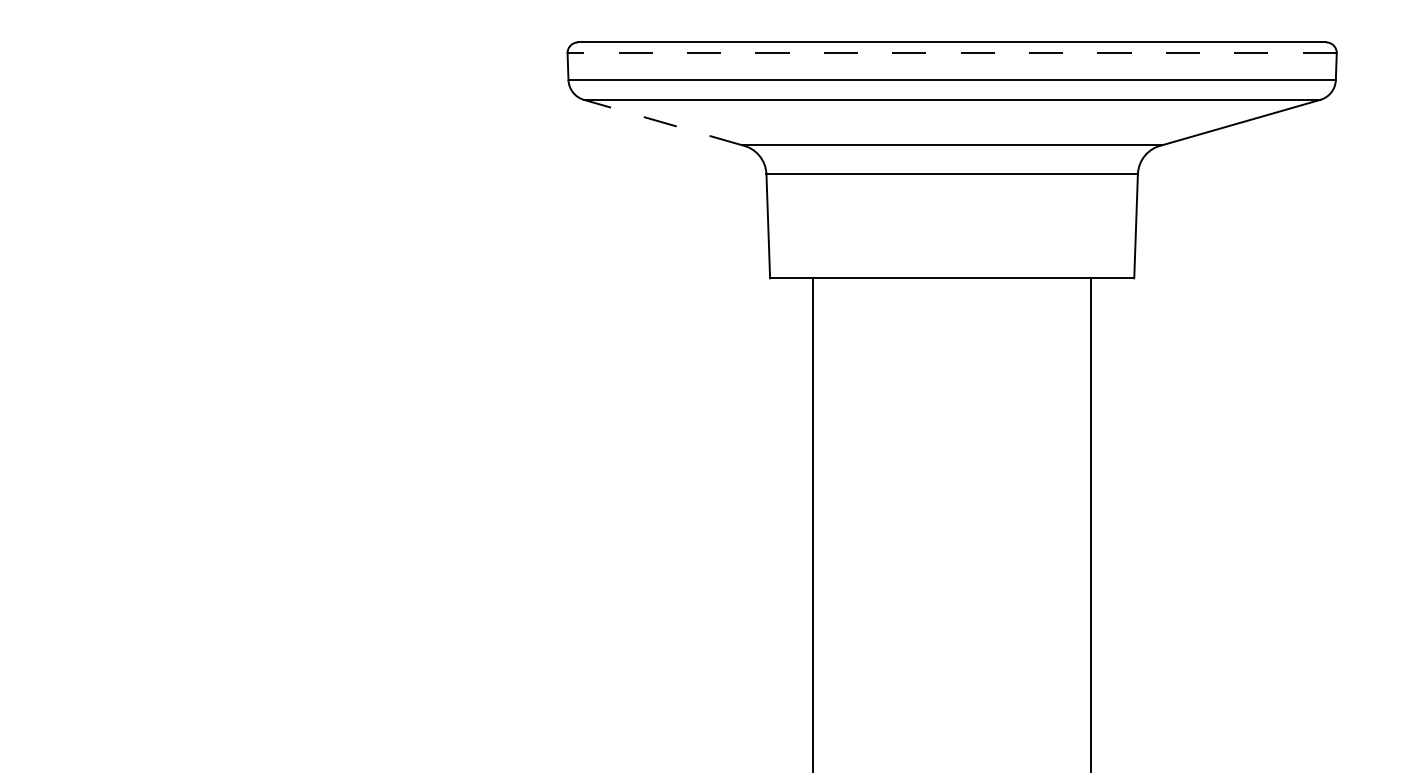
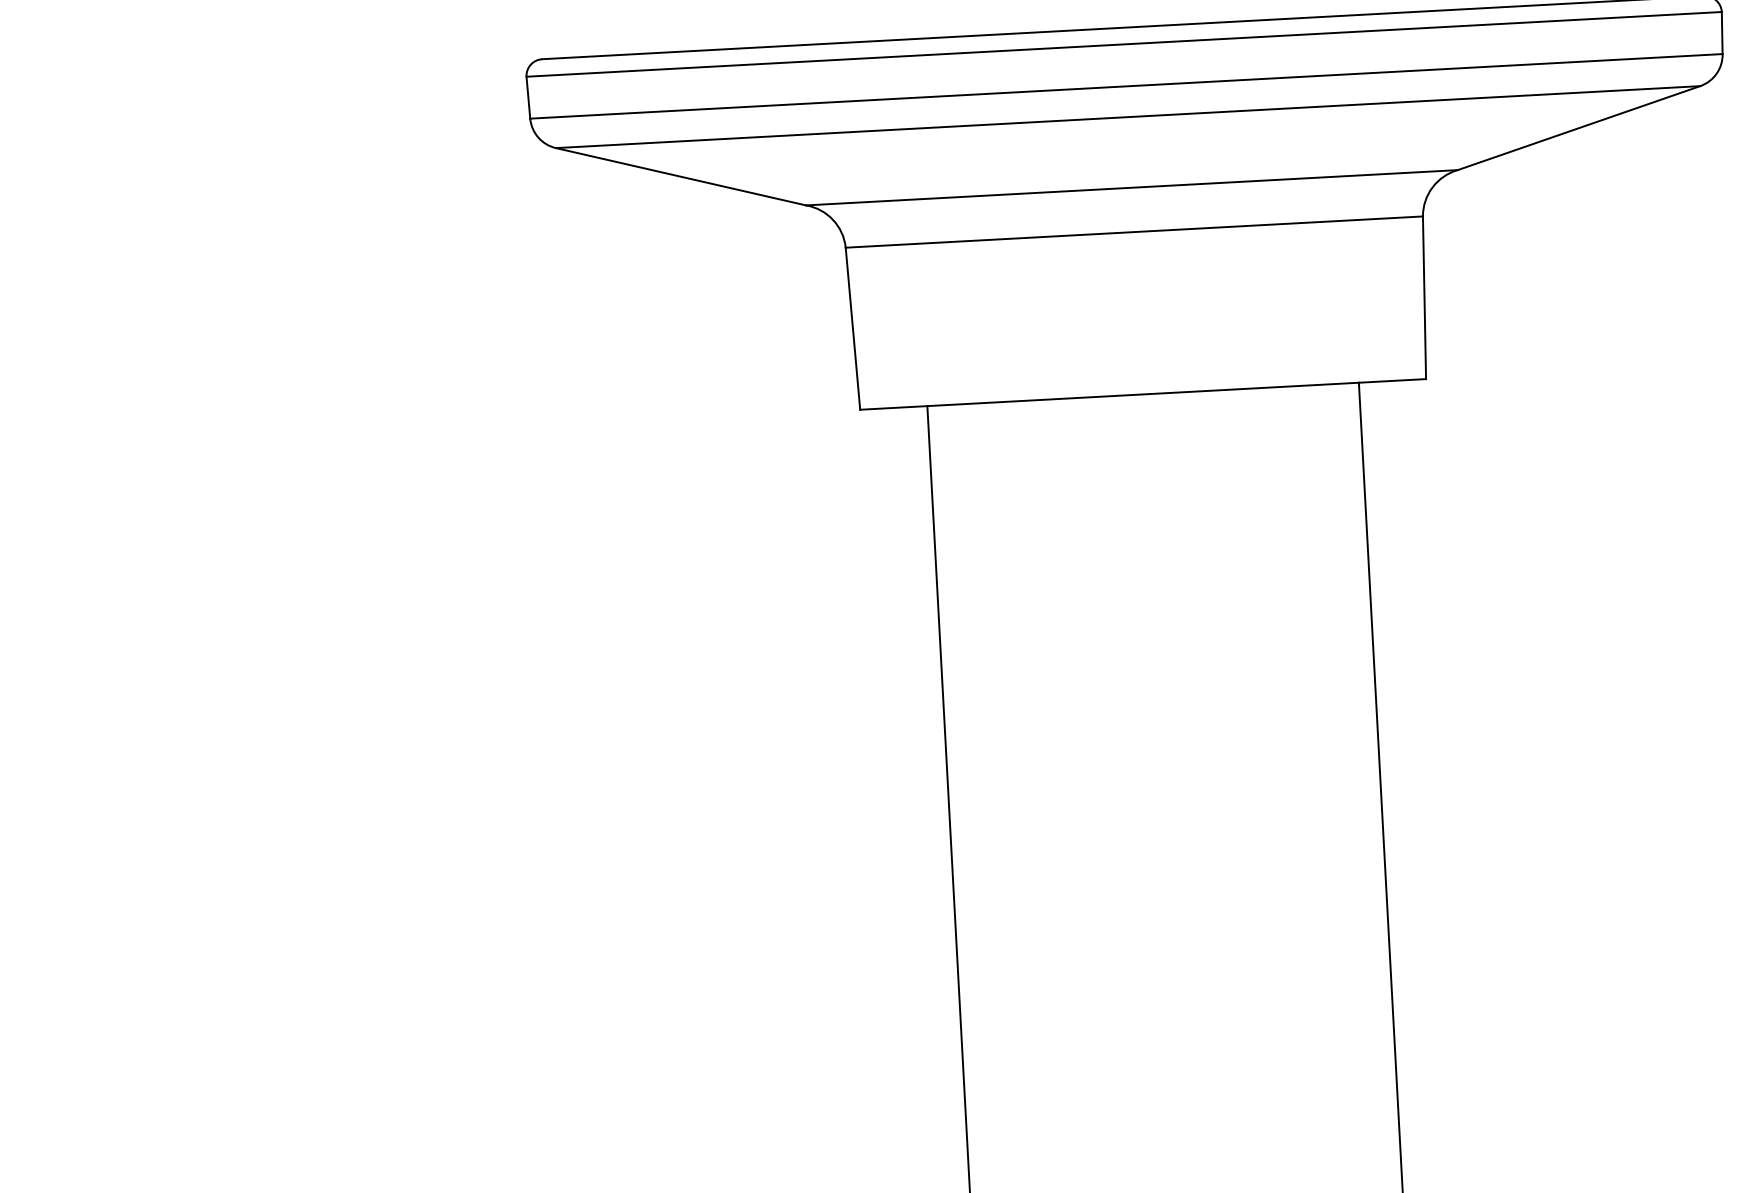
line: (952, 53) -> (1124, 45), dashed -> solid
line: (662, 122) -> (679, 176), dashed -> solid

